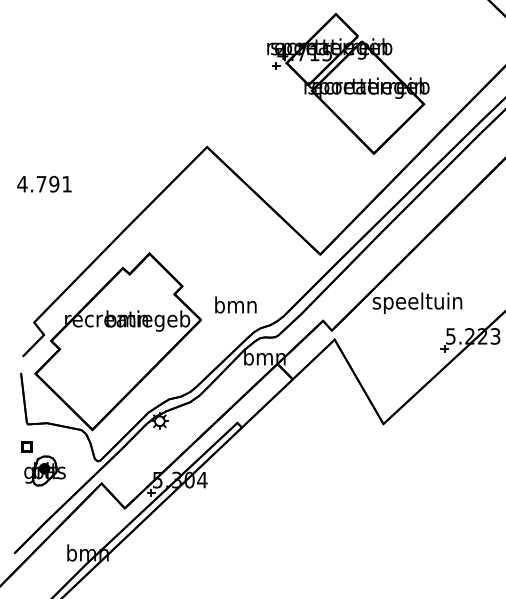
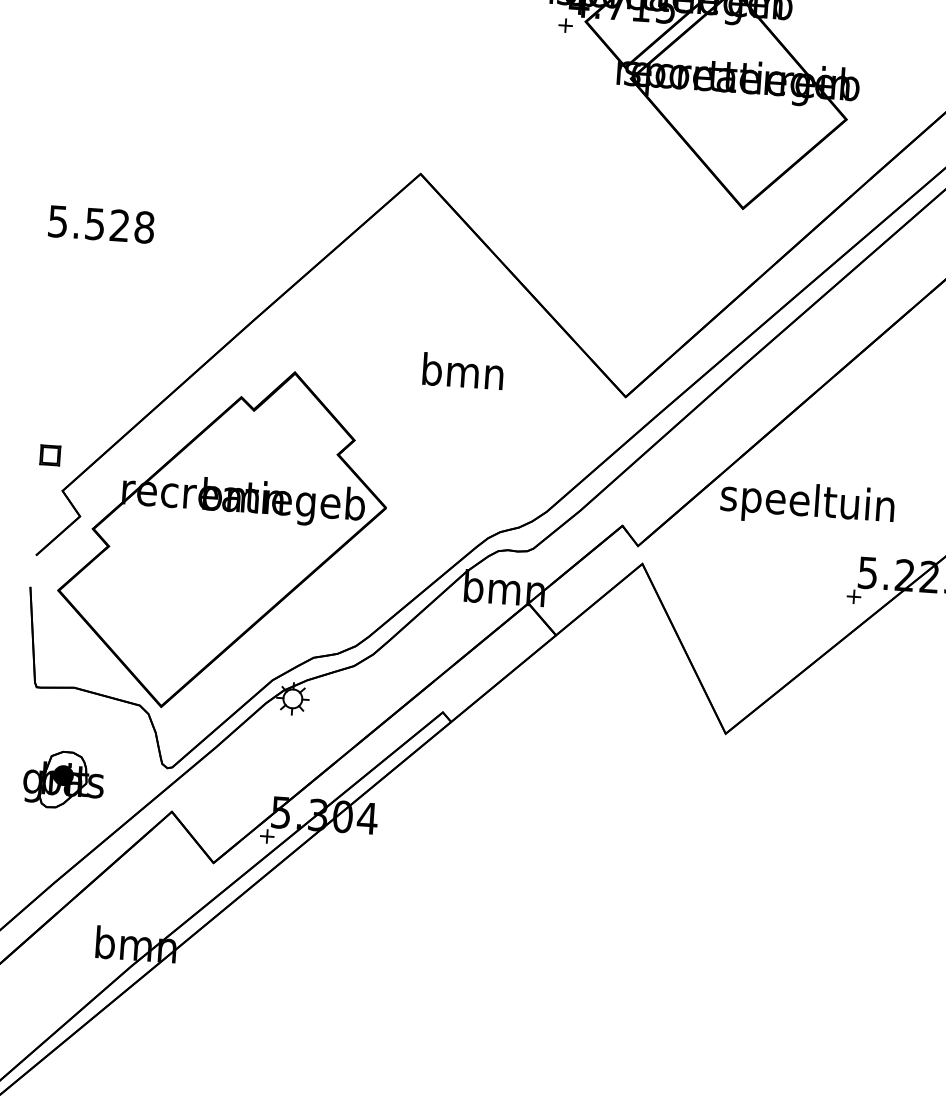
text: (44, 183) -> (100, 223), 4.791 -> 5.528
text: (235, 304) -> (462, 370), moved
part: (26, 446) -> (49, 455), moved

